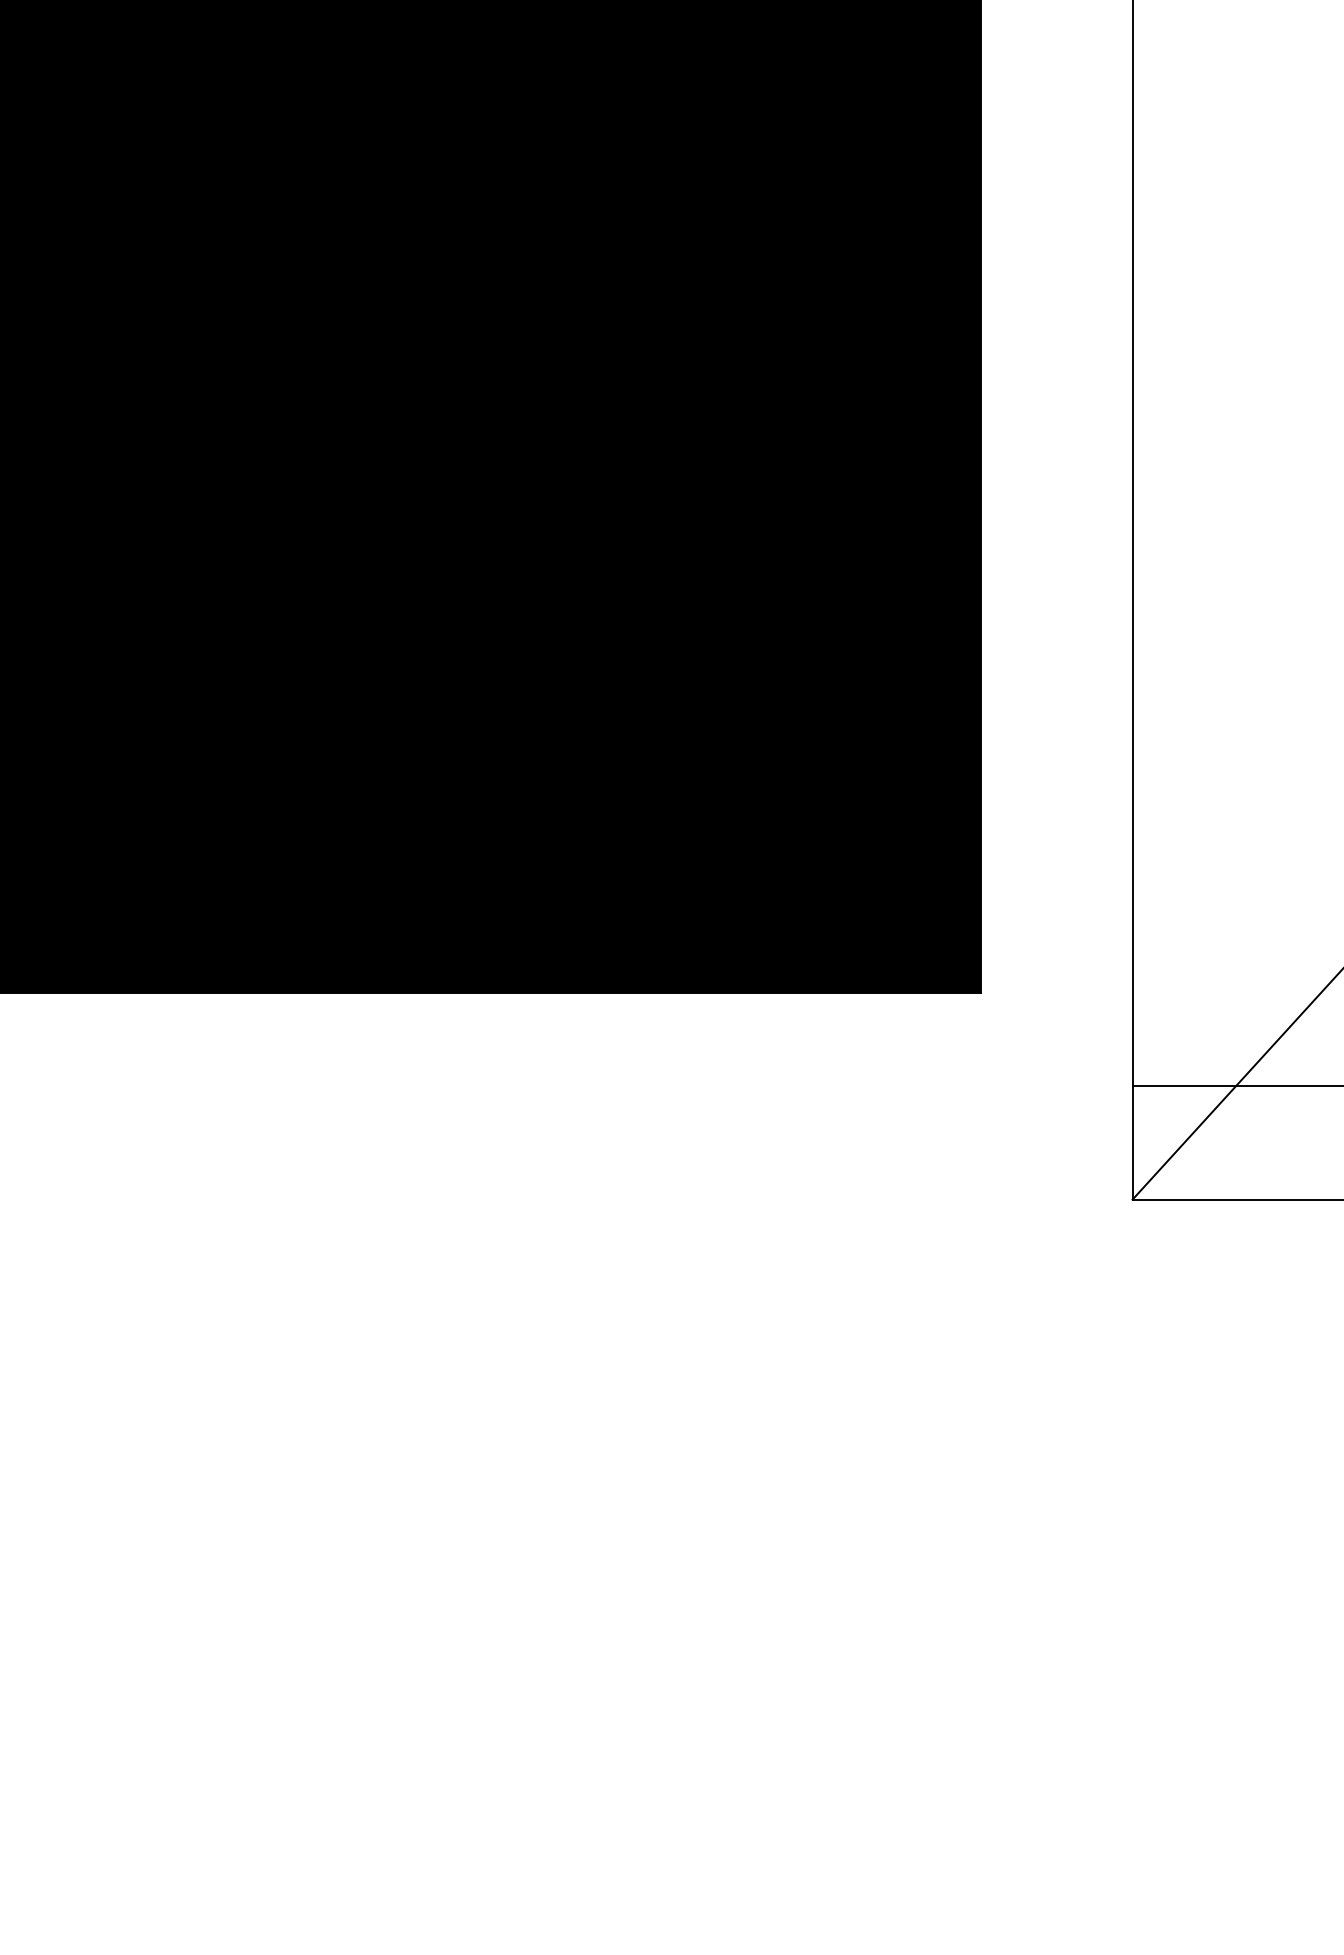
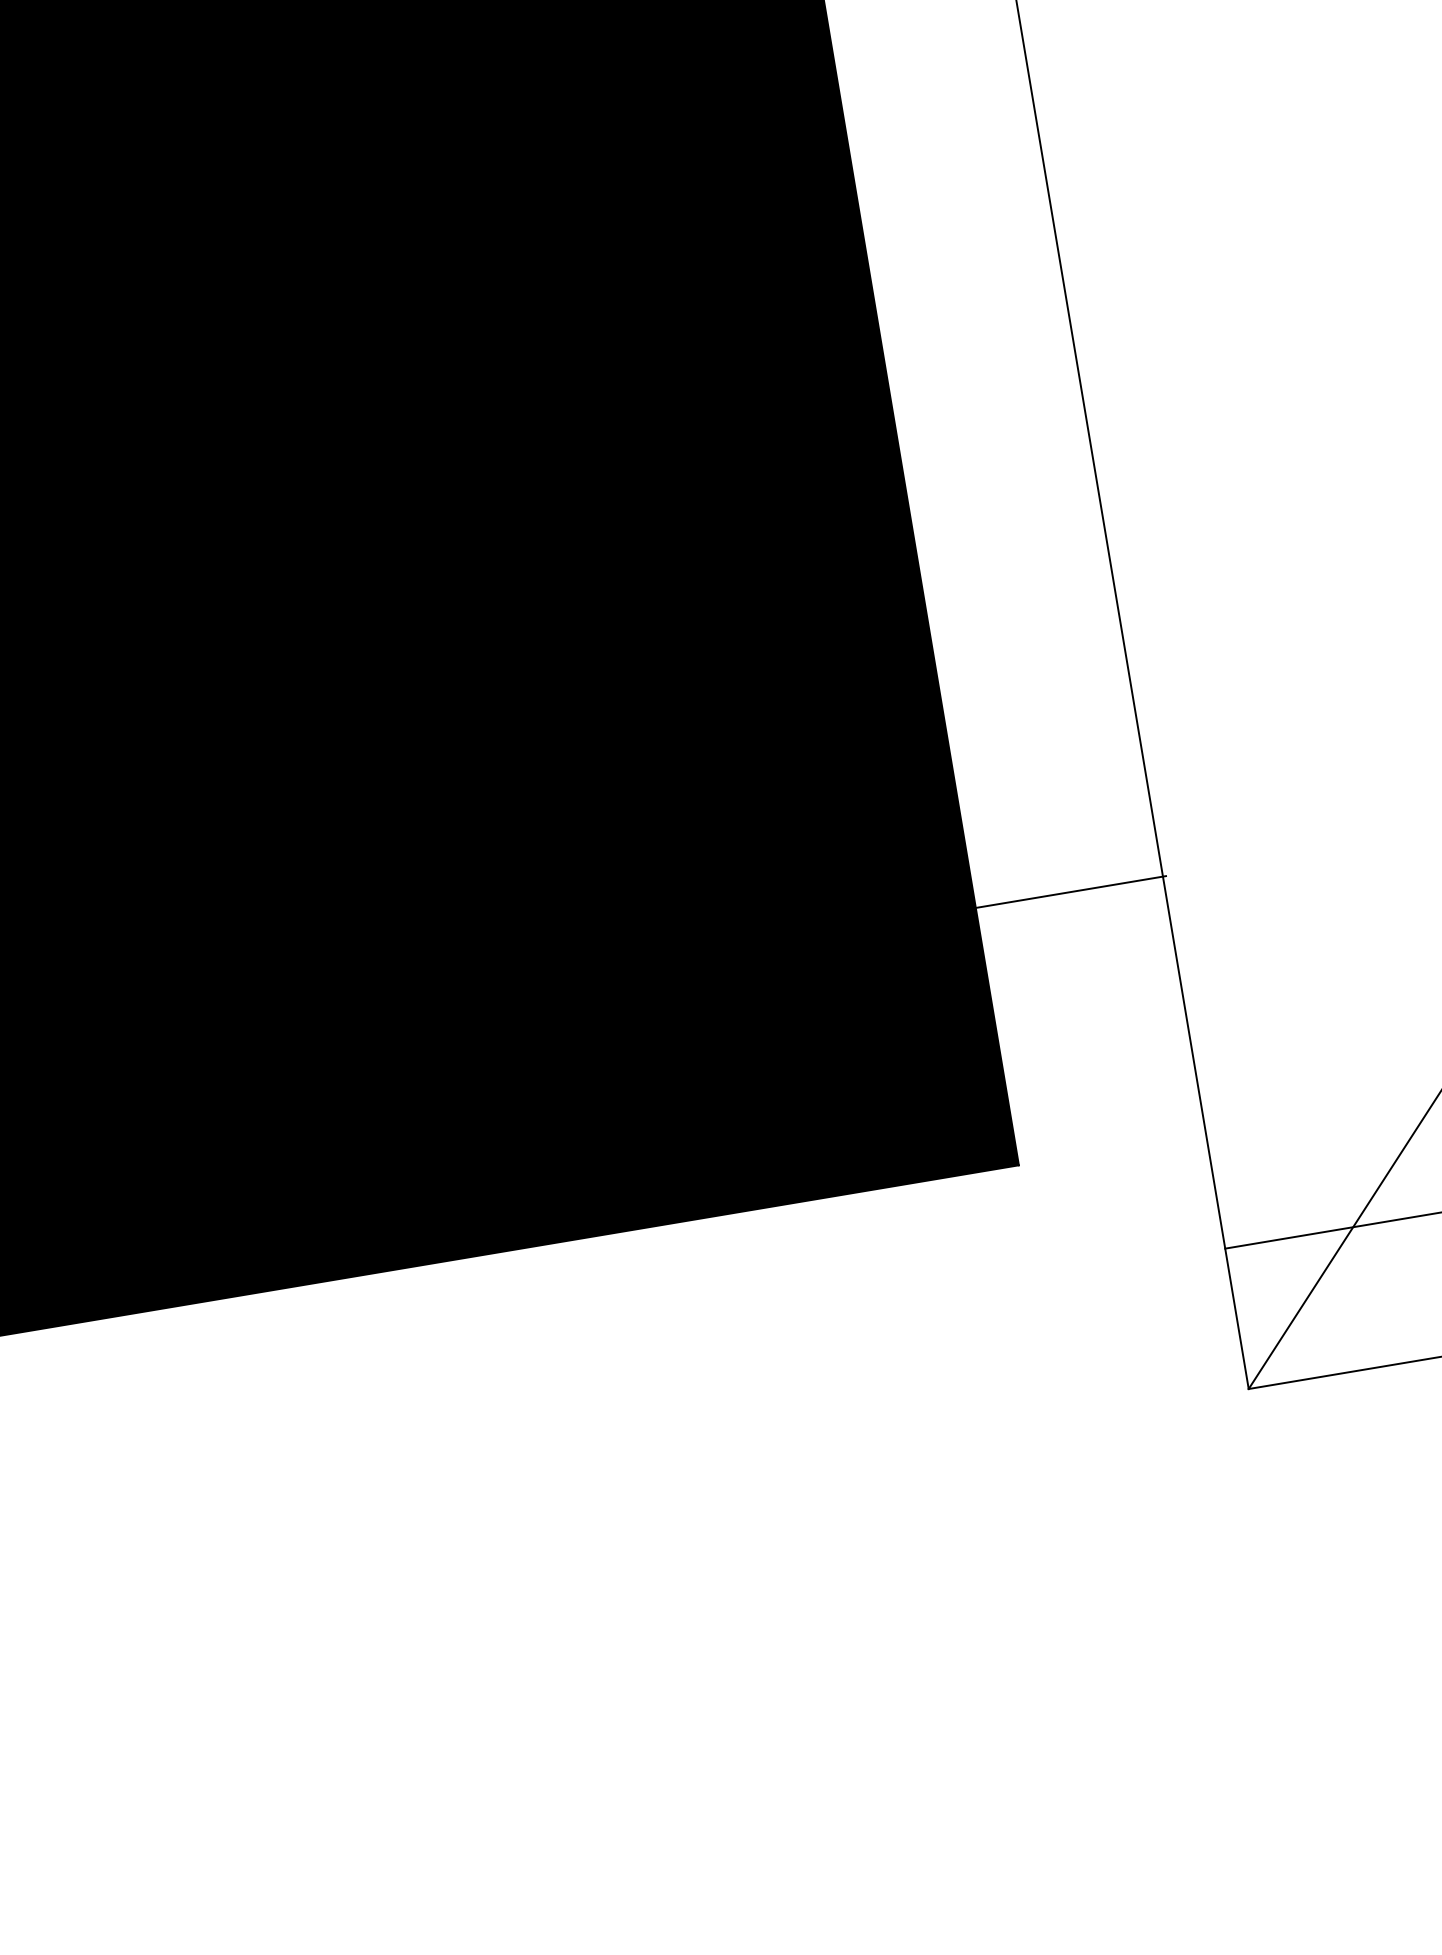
line: (1057, 785) -> (1070, 892), added

